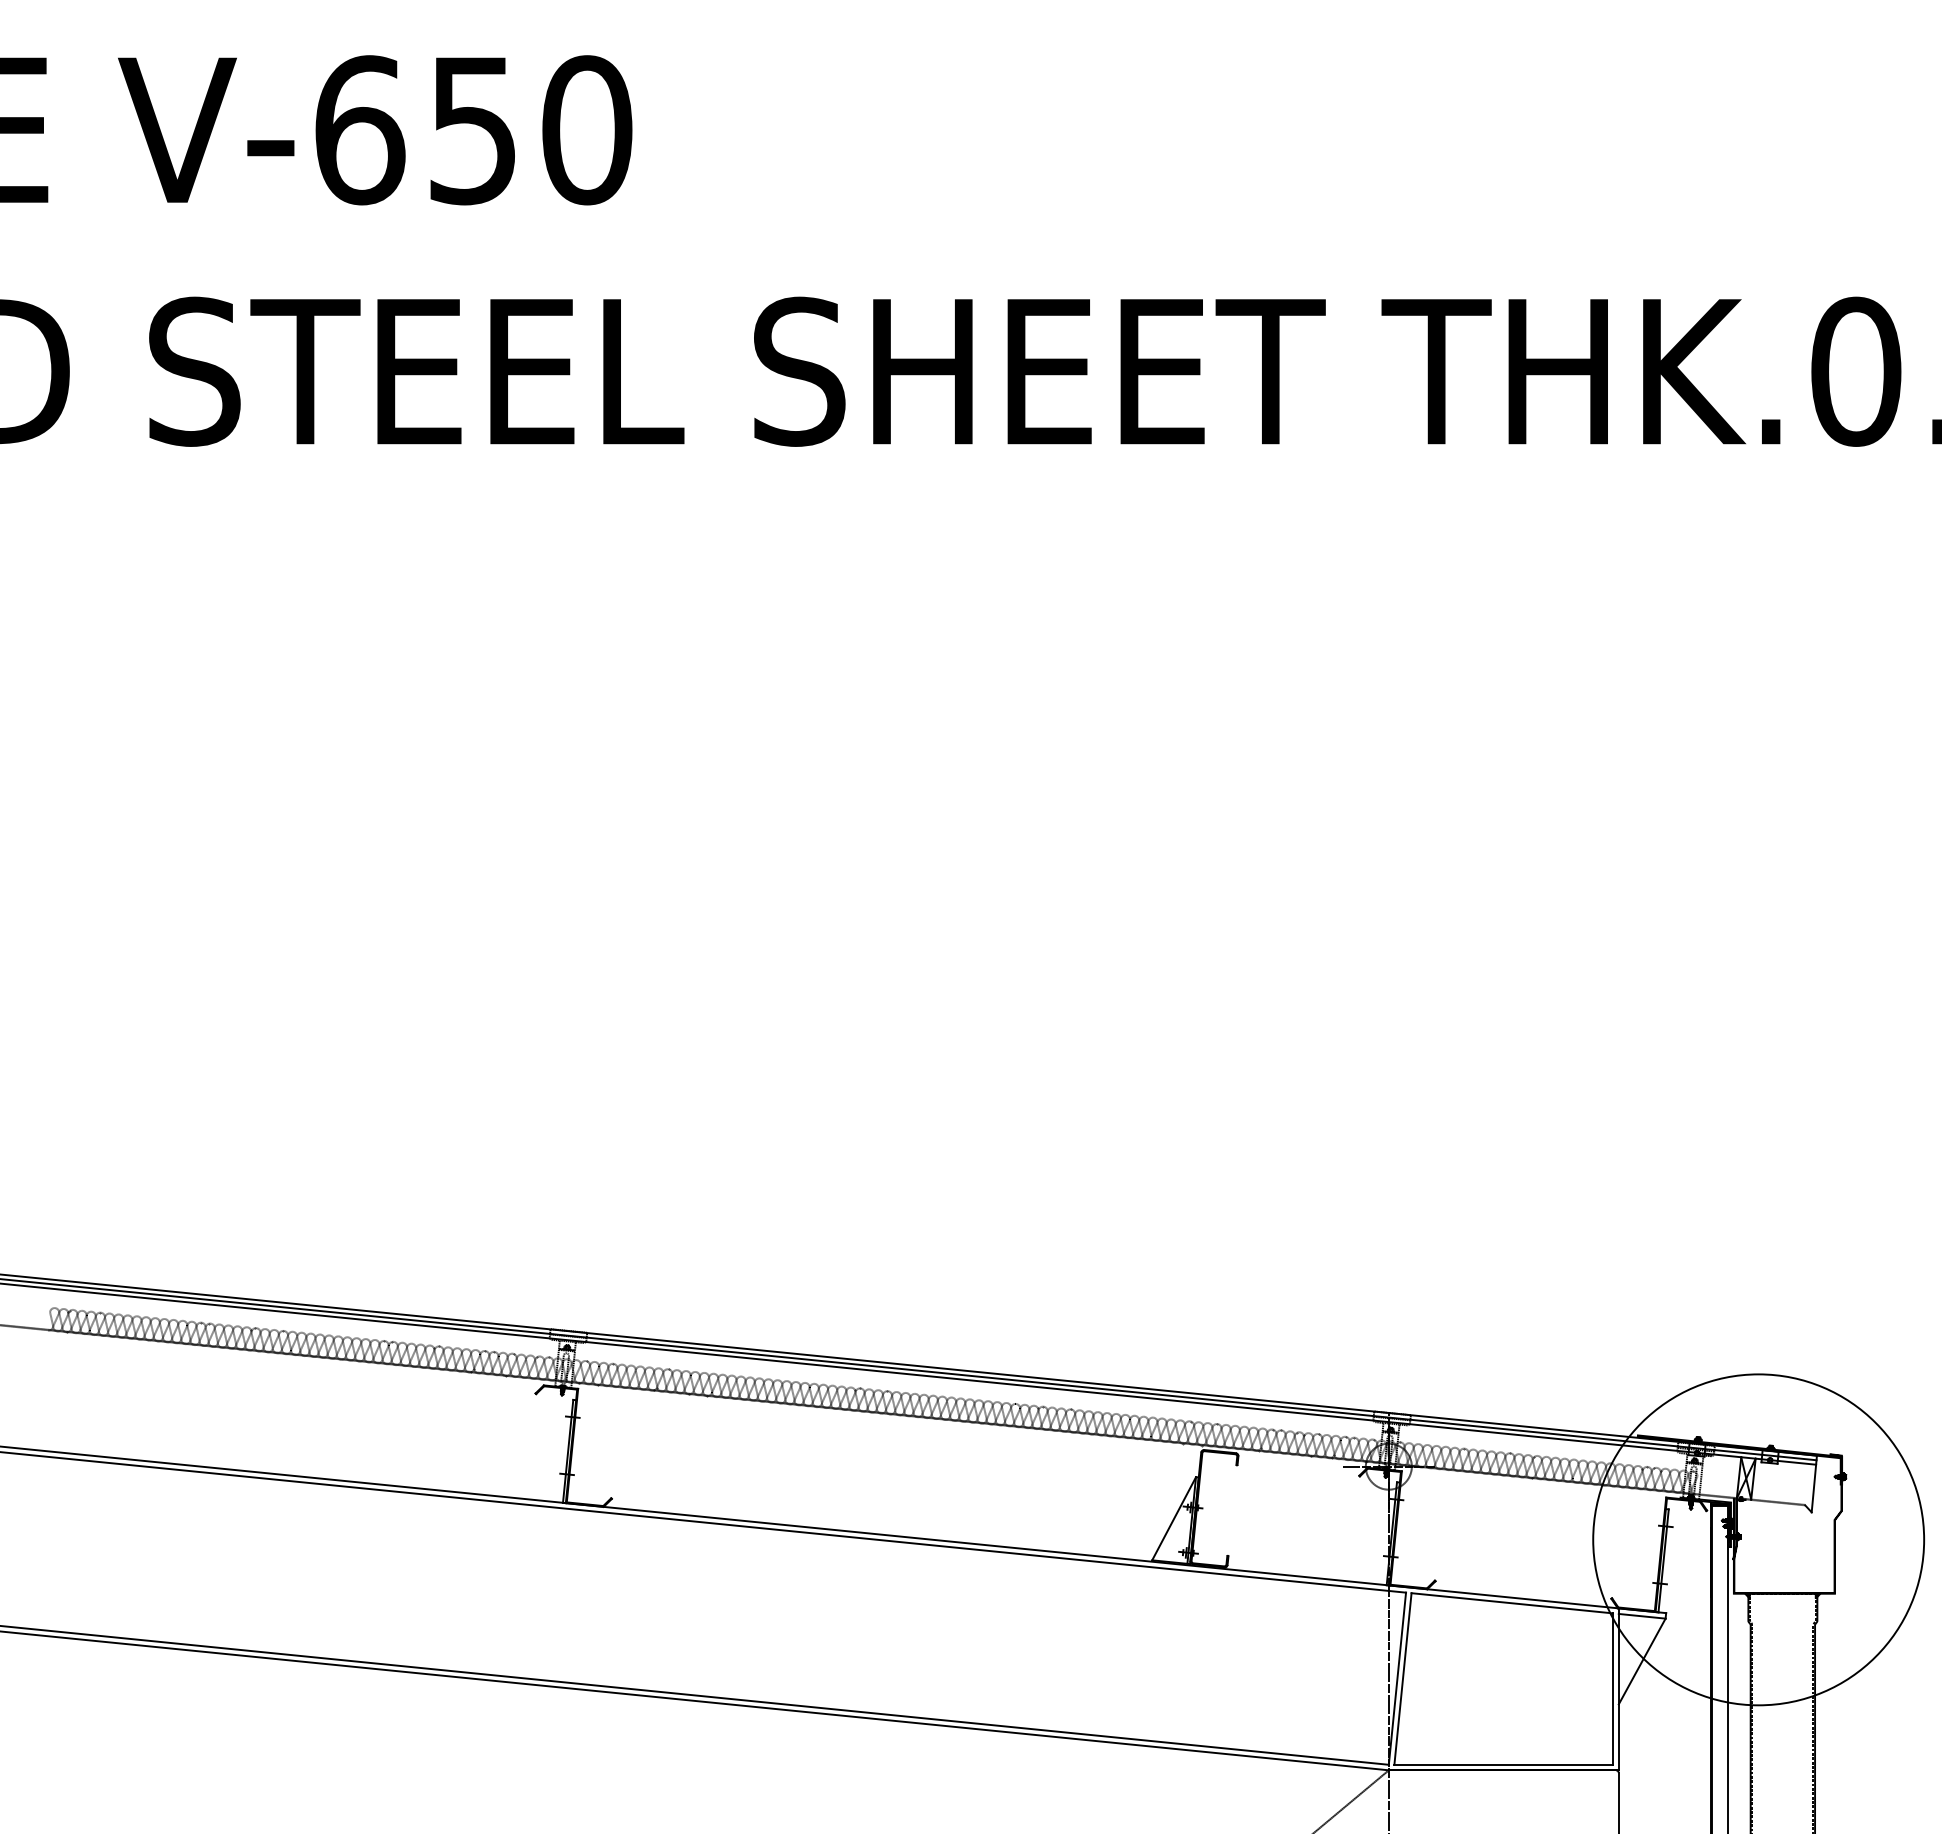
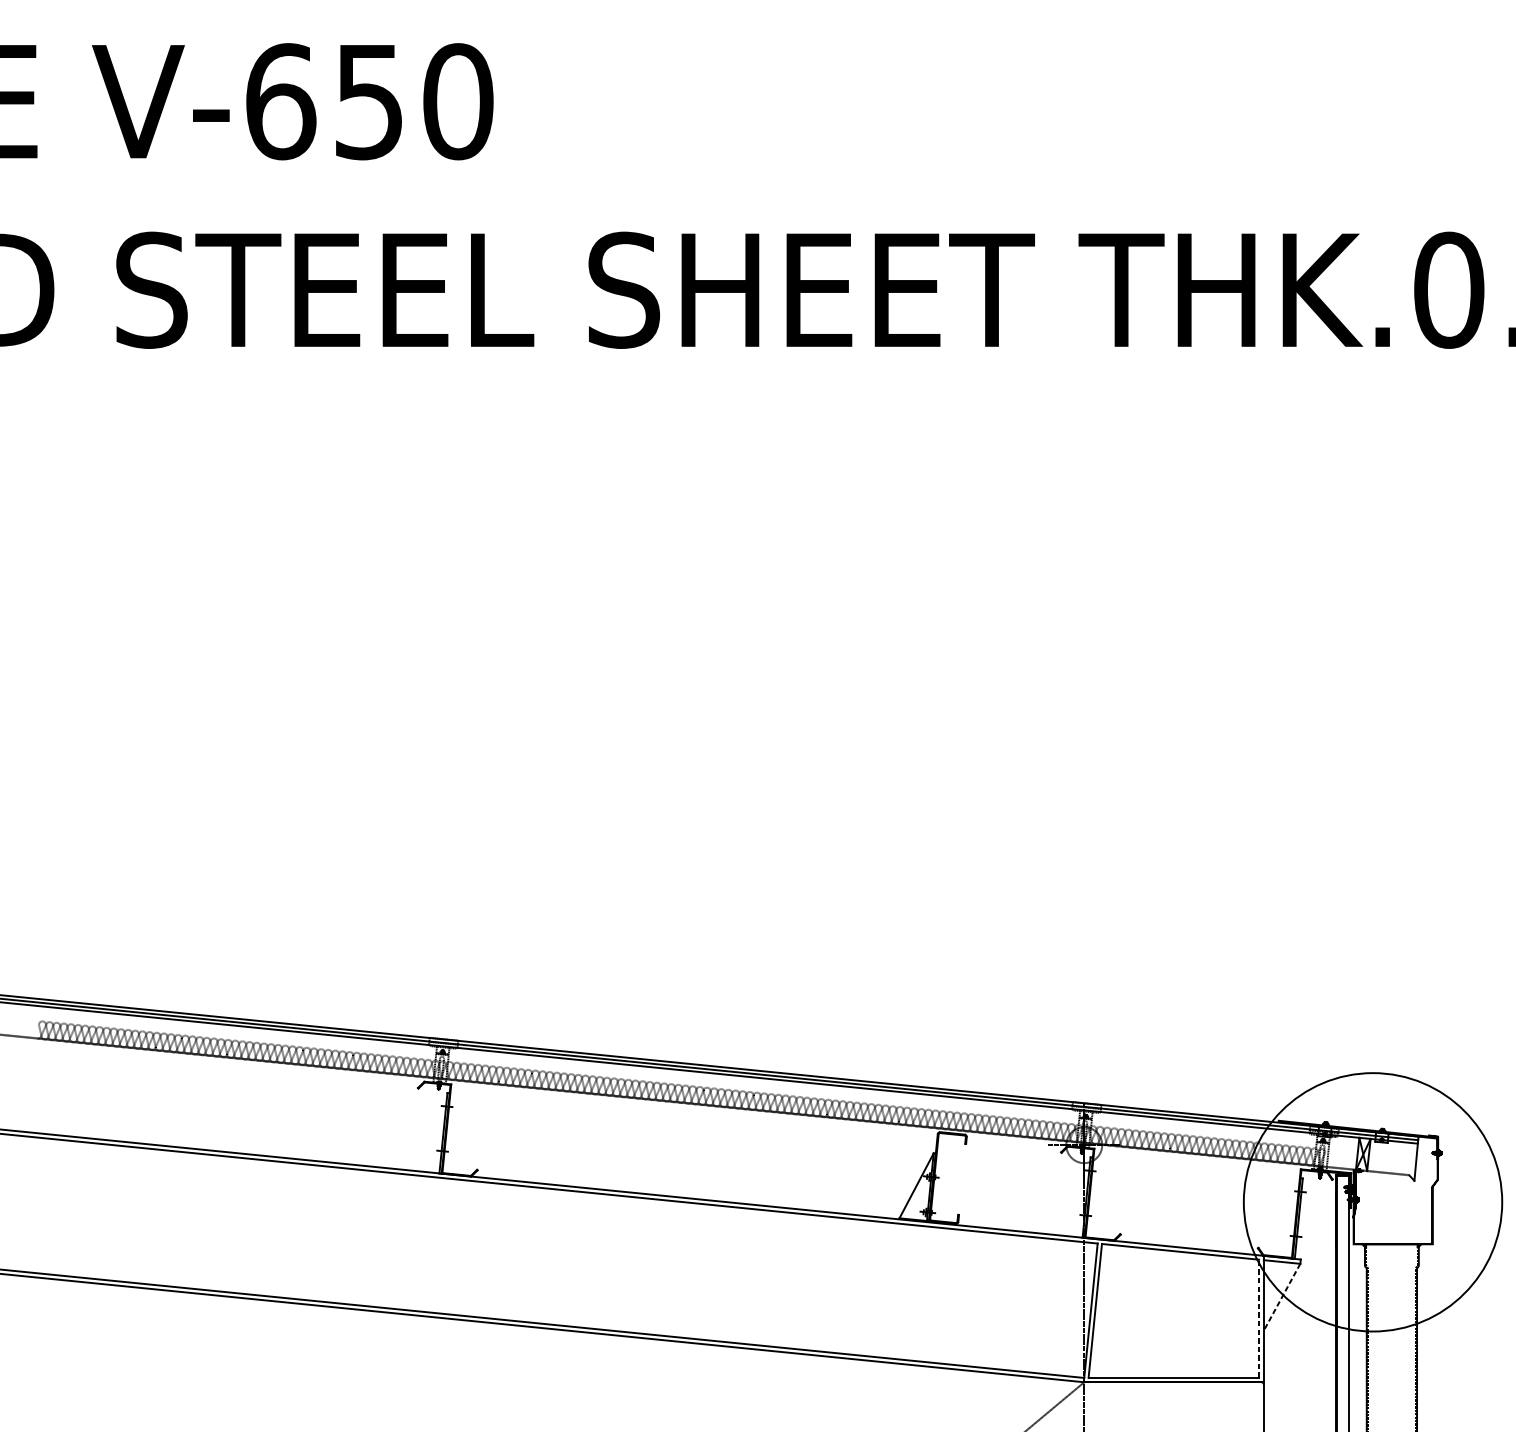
line: (1642, 1661) -> (1282, 1297), solid -> dashed
line: (1612, 1689) -> (1258, 1319), solid -> dashed

